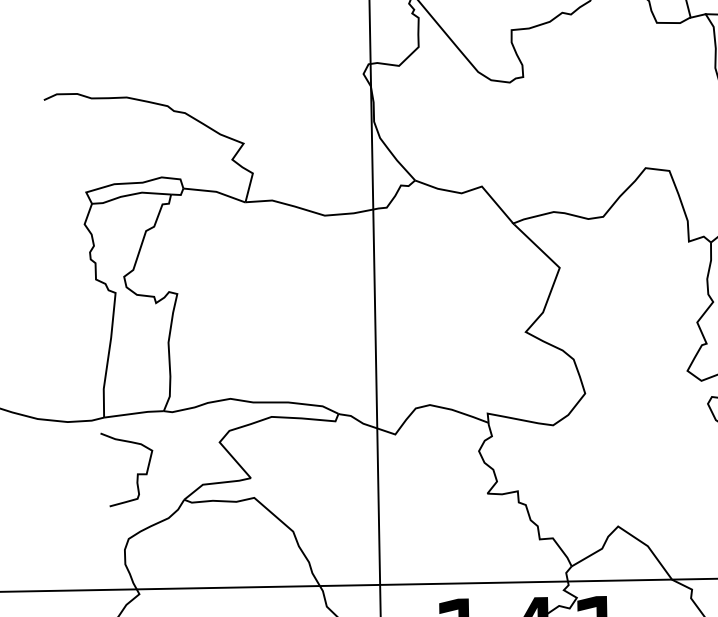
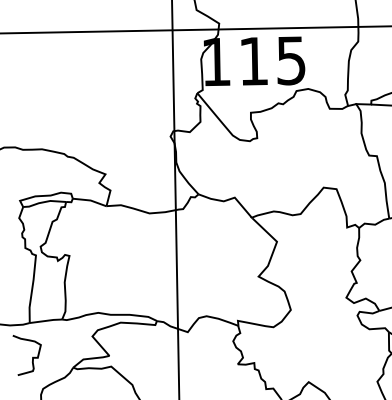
curve: (136, 471) -> (32, 356), moved

